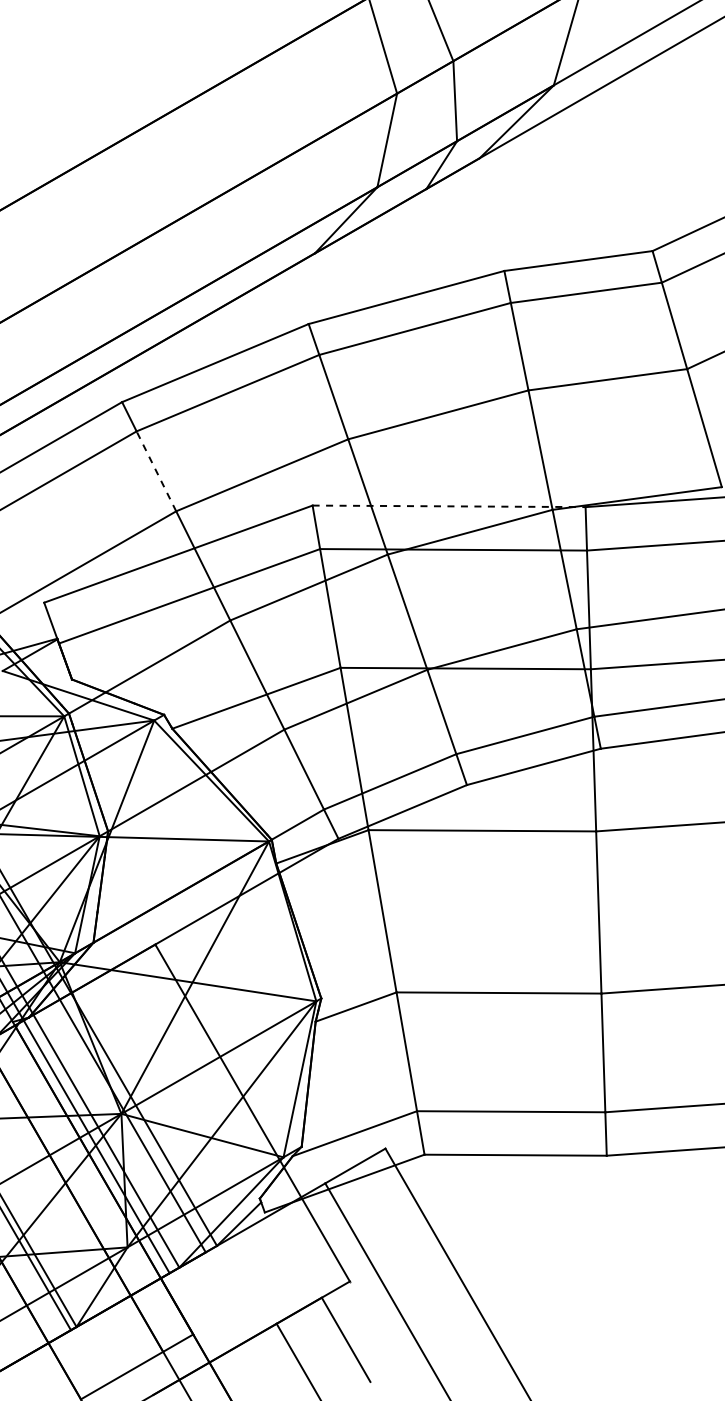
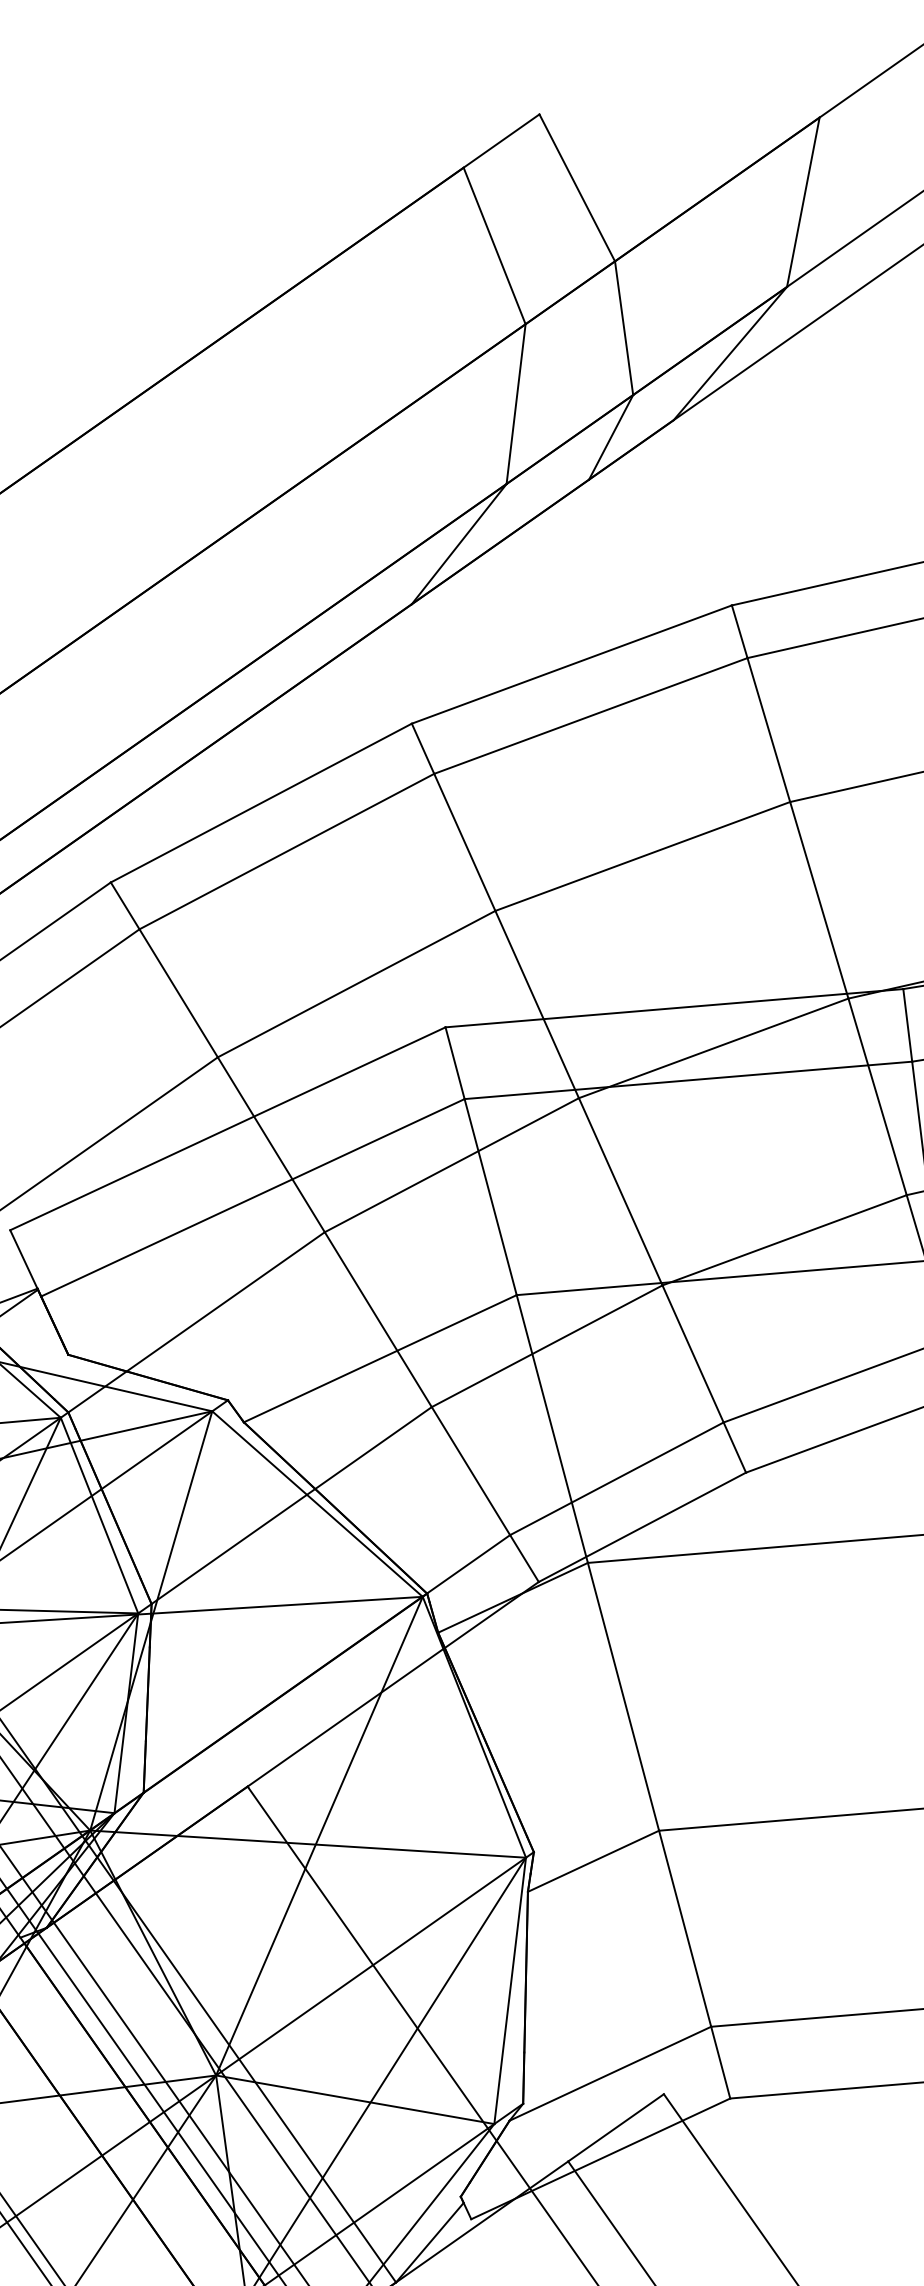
line: (156, 471) -> (178, 993), dashed -> solid
line: (449, 506) -> (675, 1008), dashed -> solid

